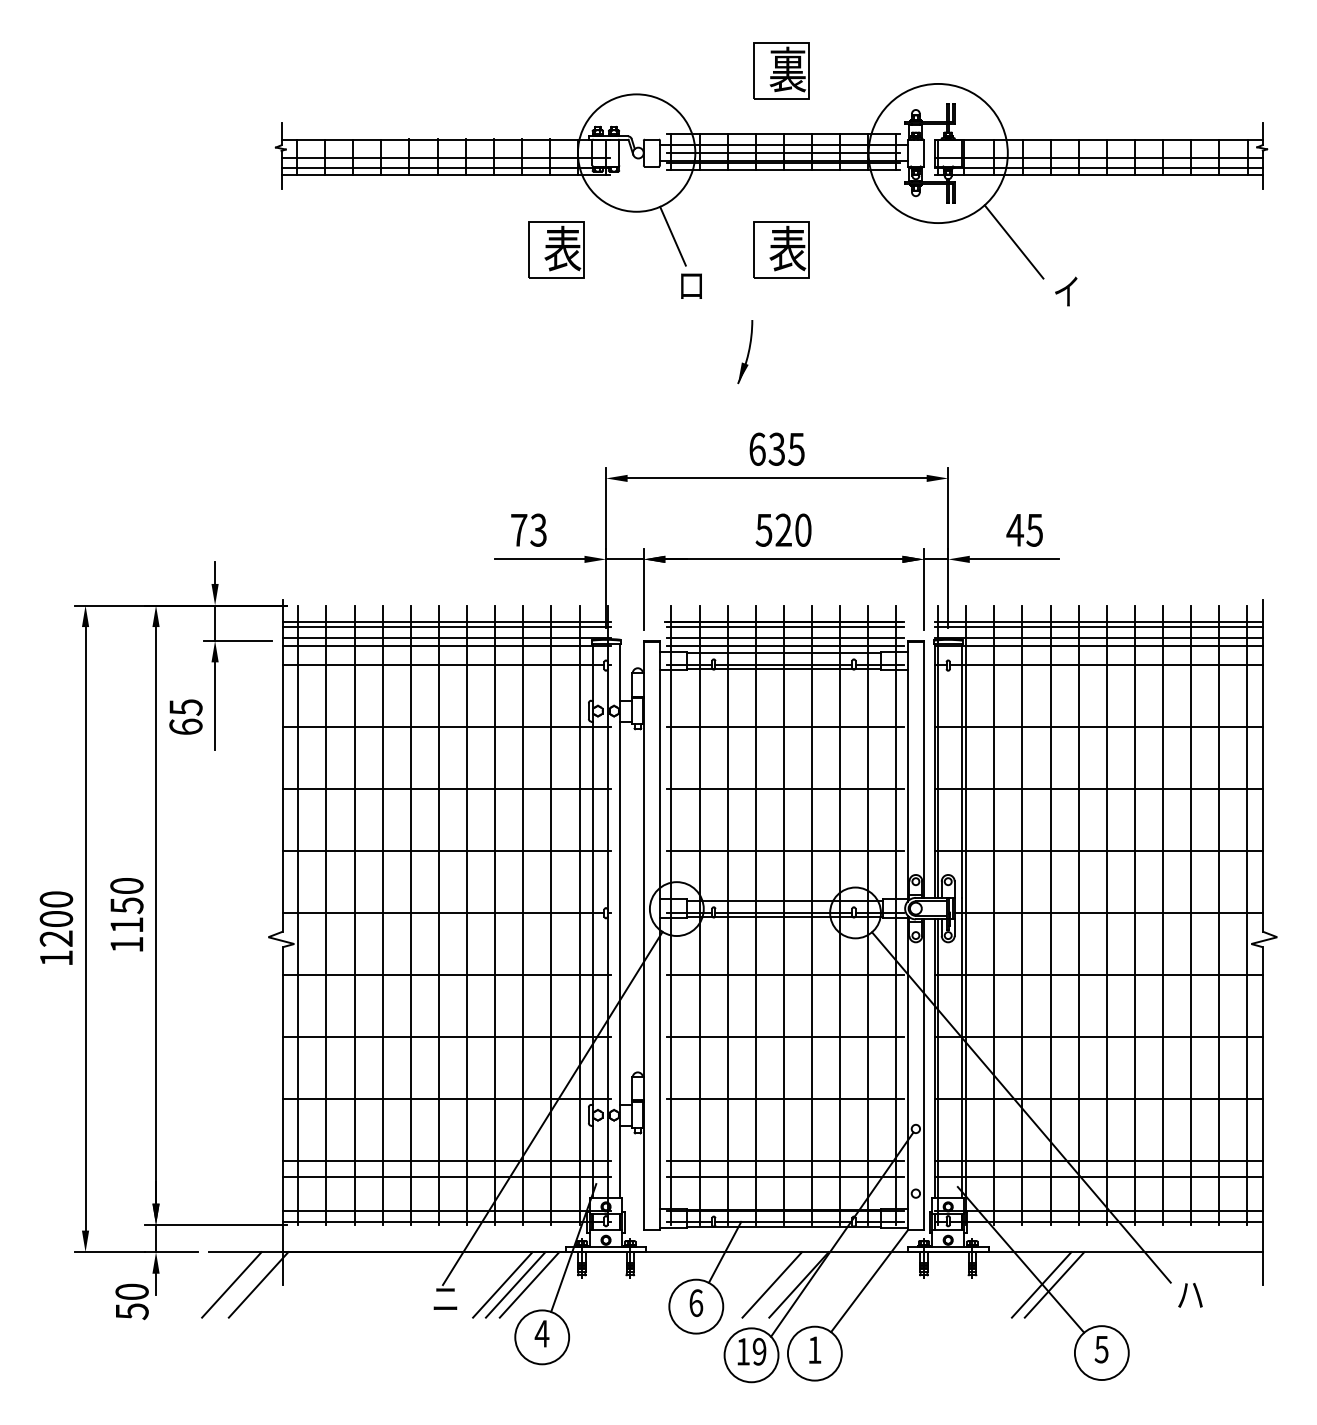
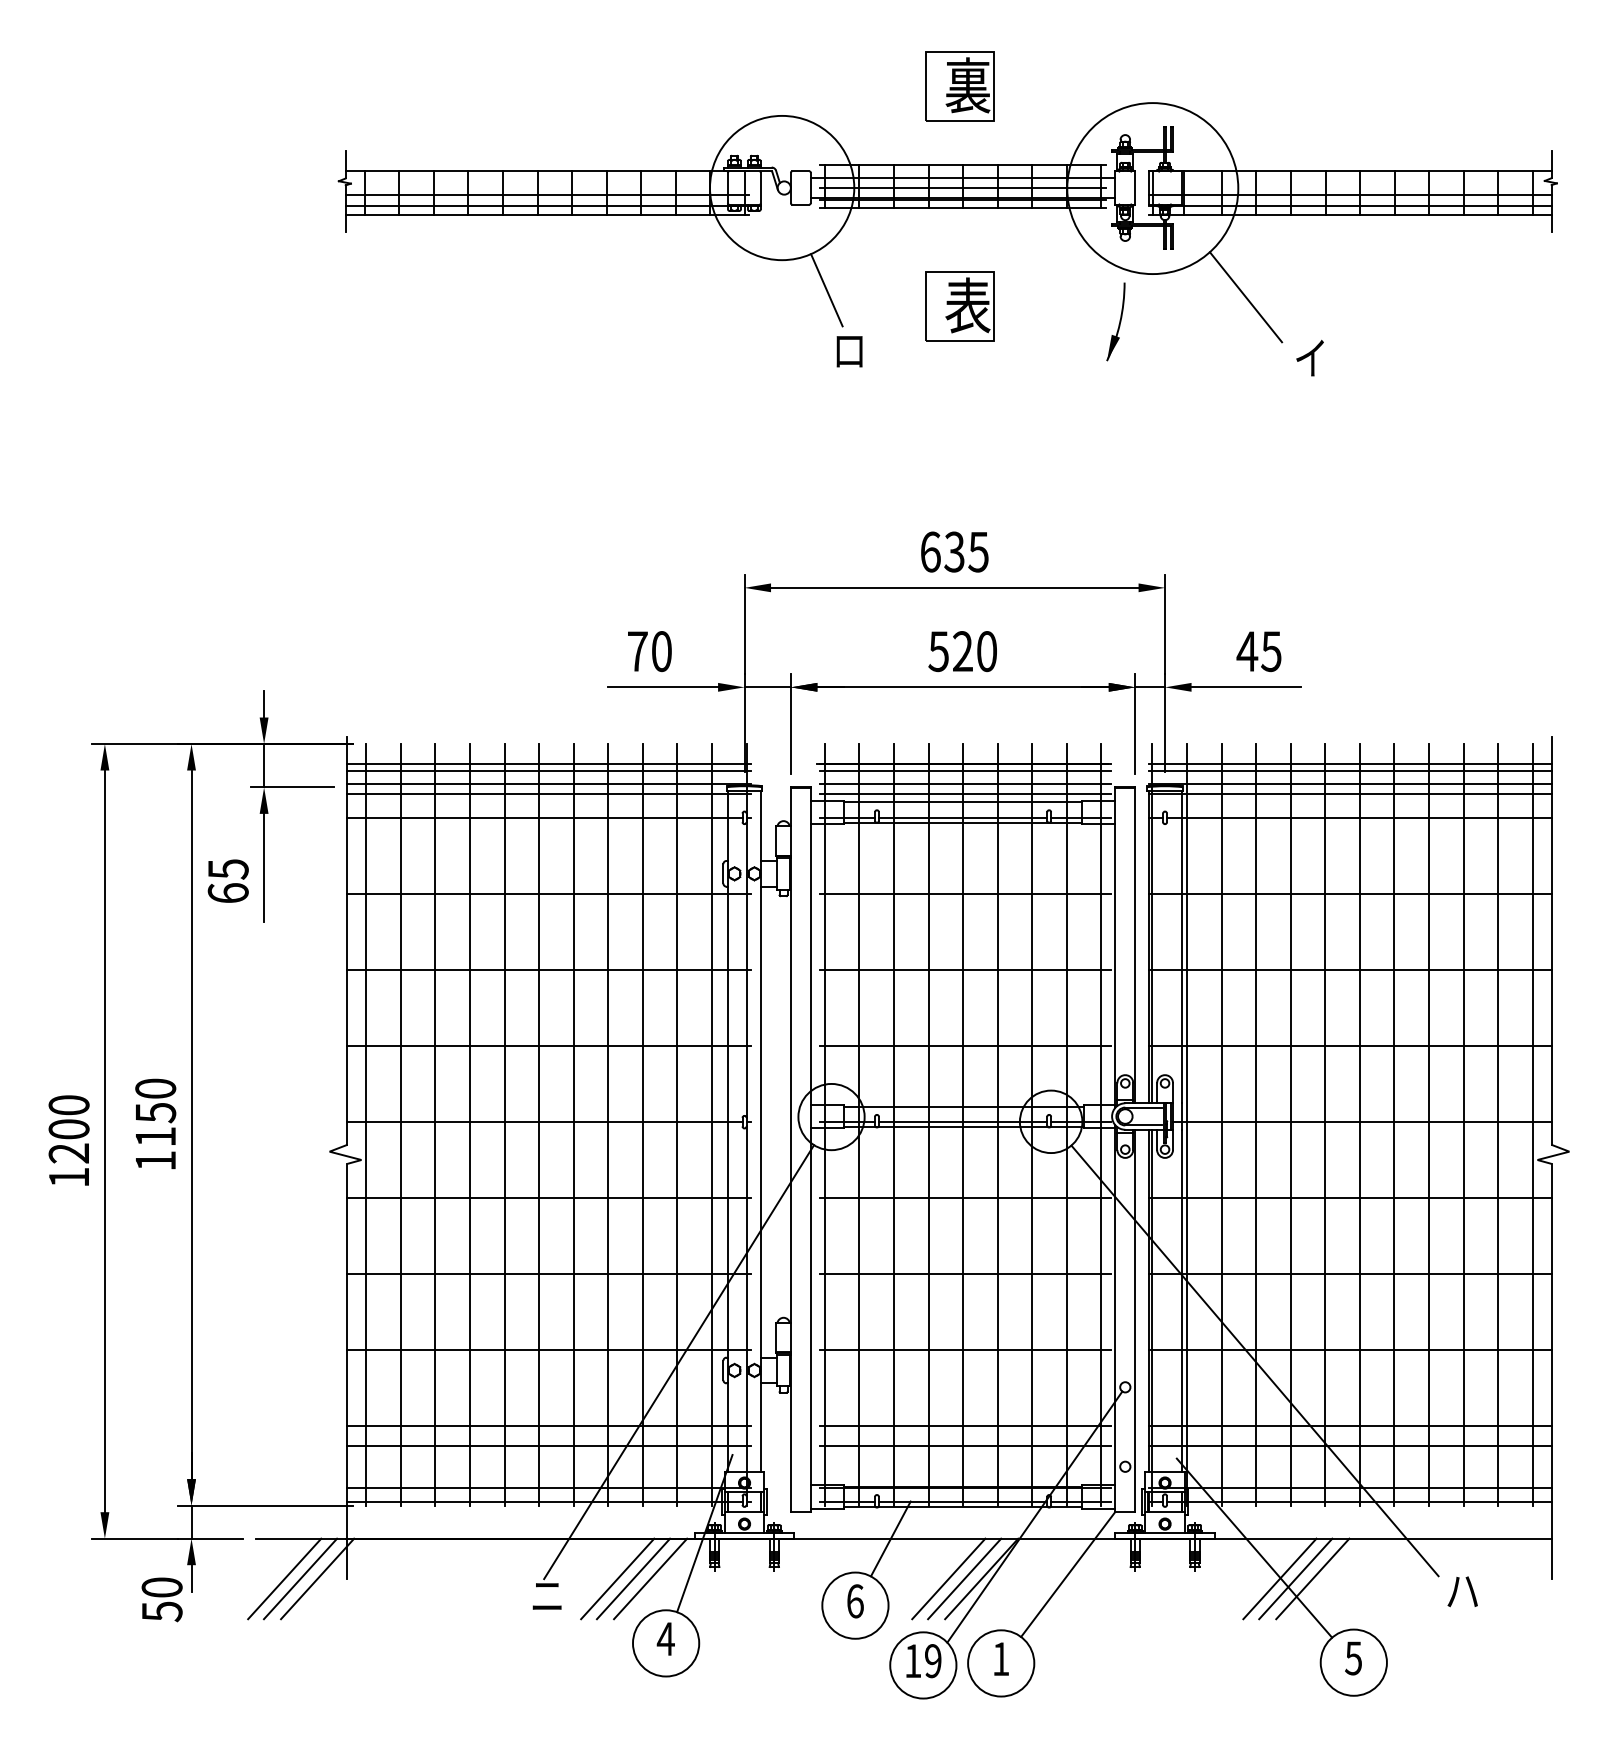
part: (556, 249) -> (683, 306), removed
part: (745, 352) -> (1116, 322), moved
text: (538, 529) -> (661, 650), 73 -> 70
line: (244, 1284) -> (300, 1578), added
line: (784, 1284) -> (963, 1578), added
line: (1068, 1284) -> (1312, 1578), added

